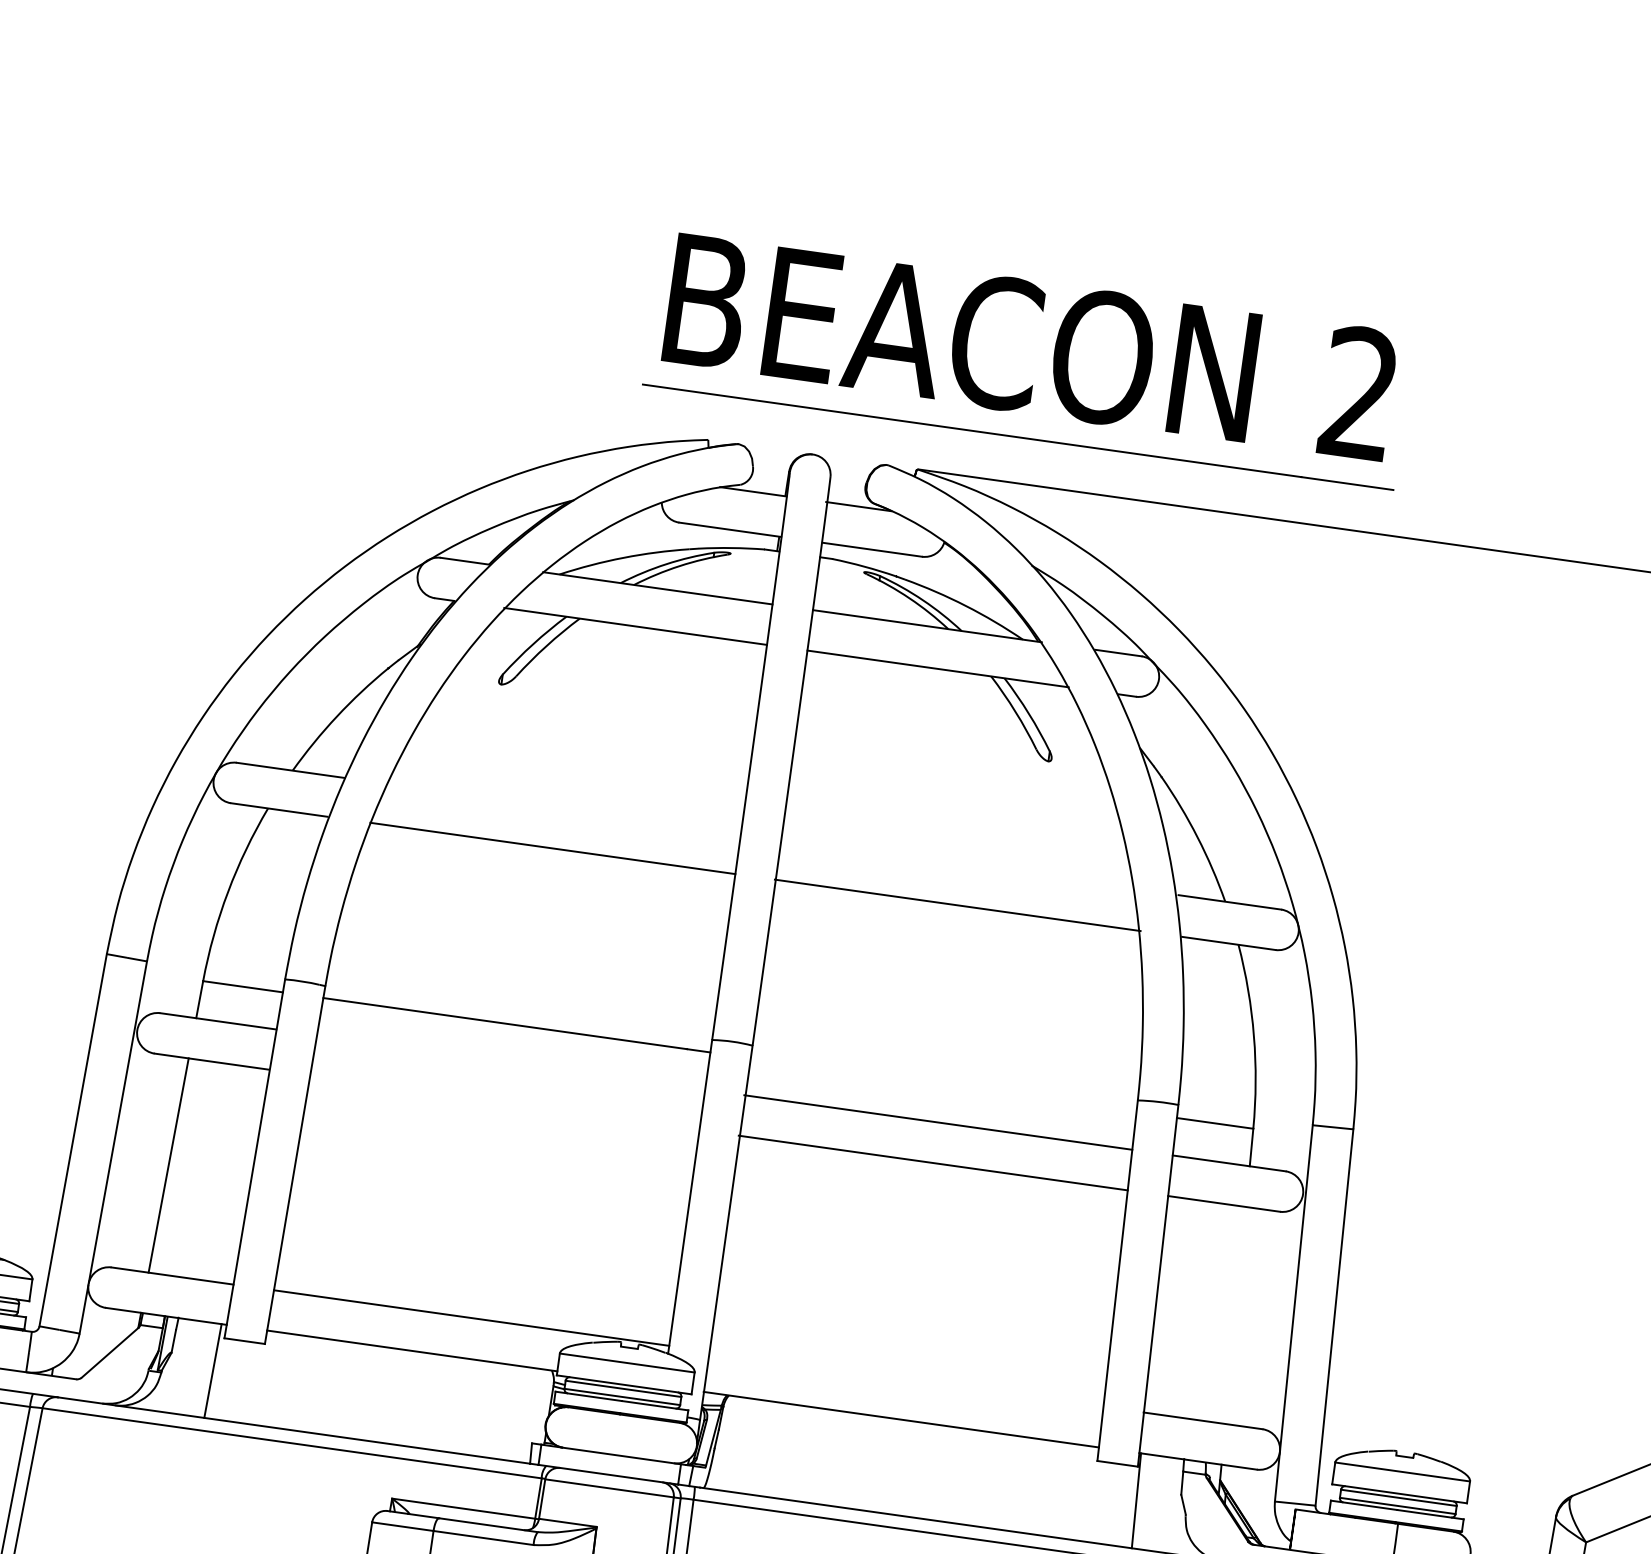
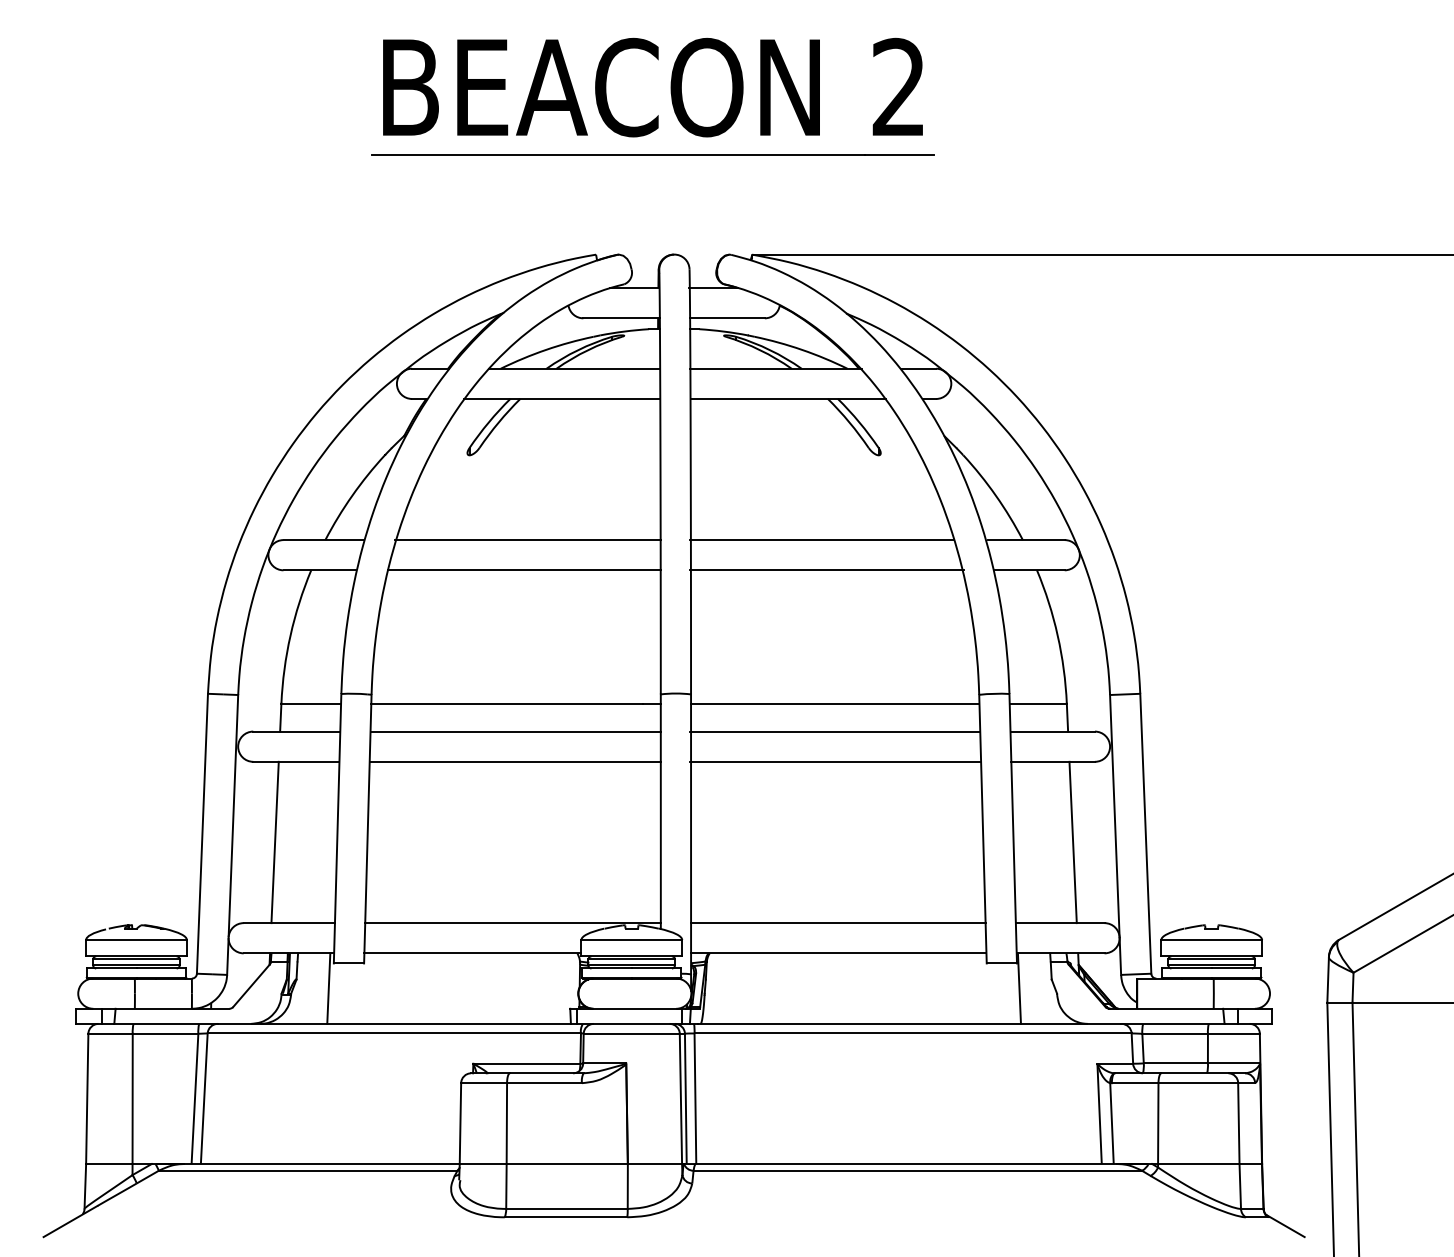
part: (1052, 358) -> (670, 93), moved
line: (562, 809) -> (527, 540), added
line: (955, 864) -> (821, 540), added
line: (510, 1062) -> (515, 731), added
line: (944, 1085) -> (835, 703), added
line: (503, 1102) -> (514, 761), added
line: (1234, 1315) -> (1072, 842), added
line: (906, 1379) -> (838, 923), added

